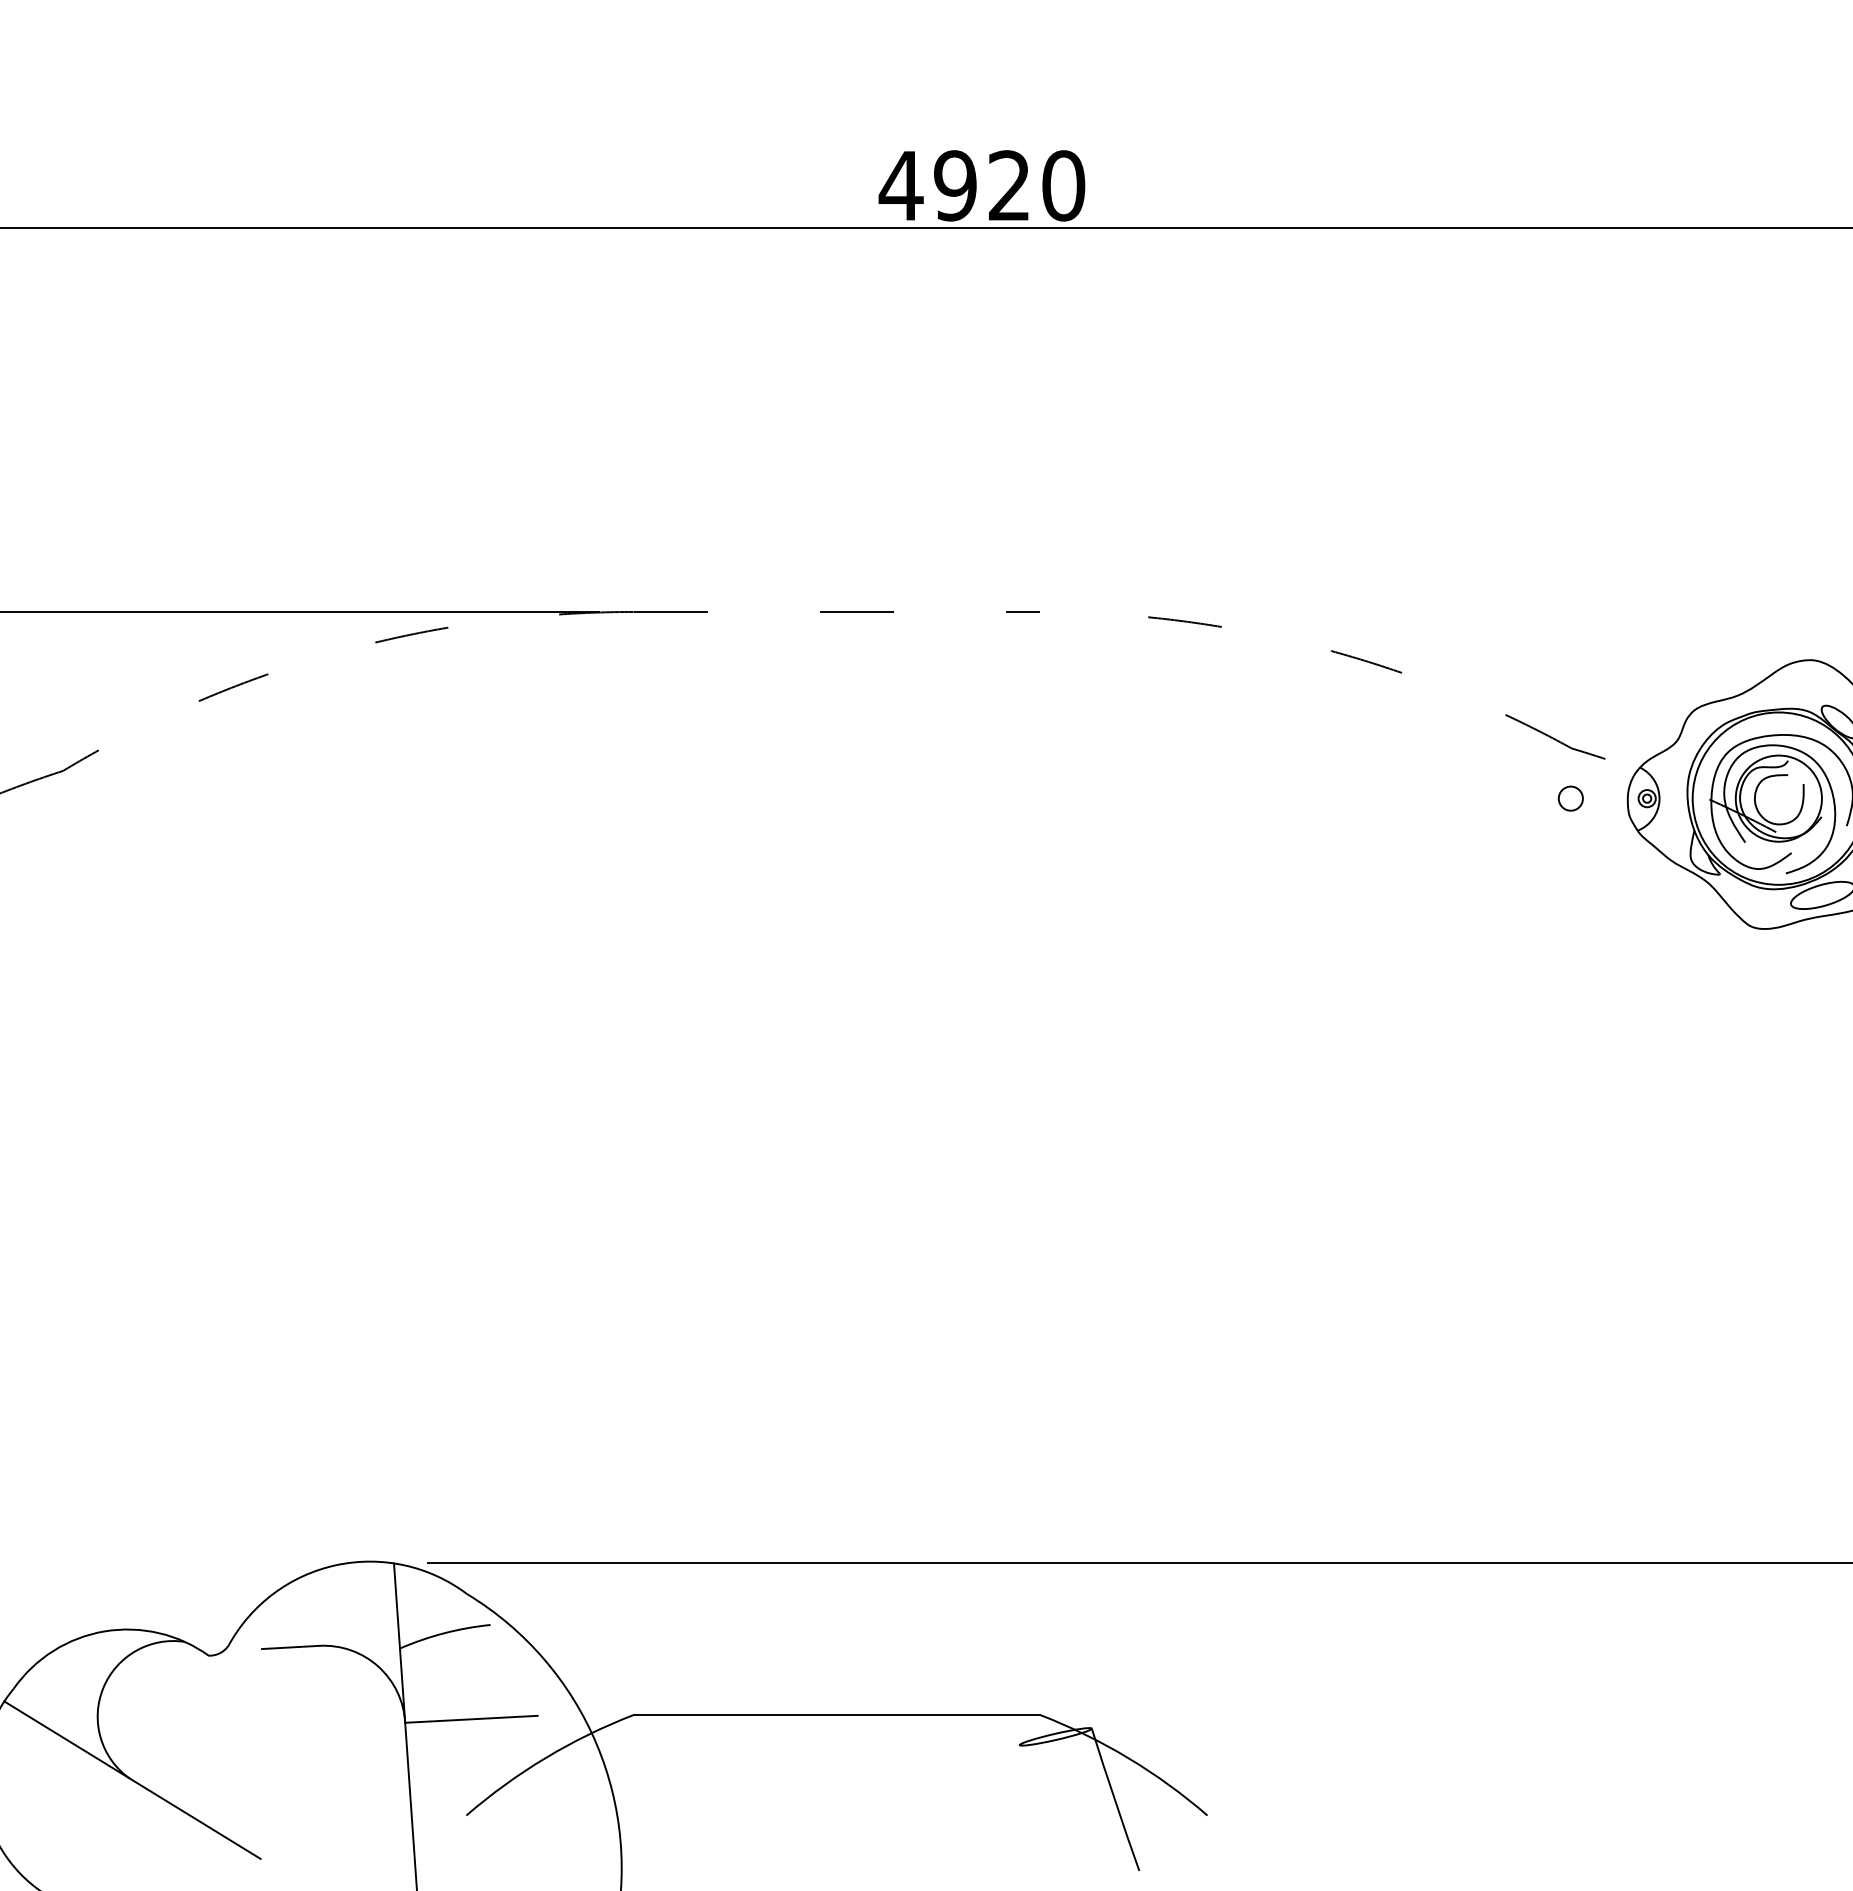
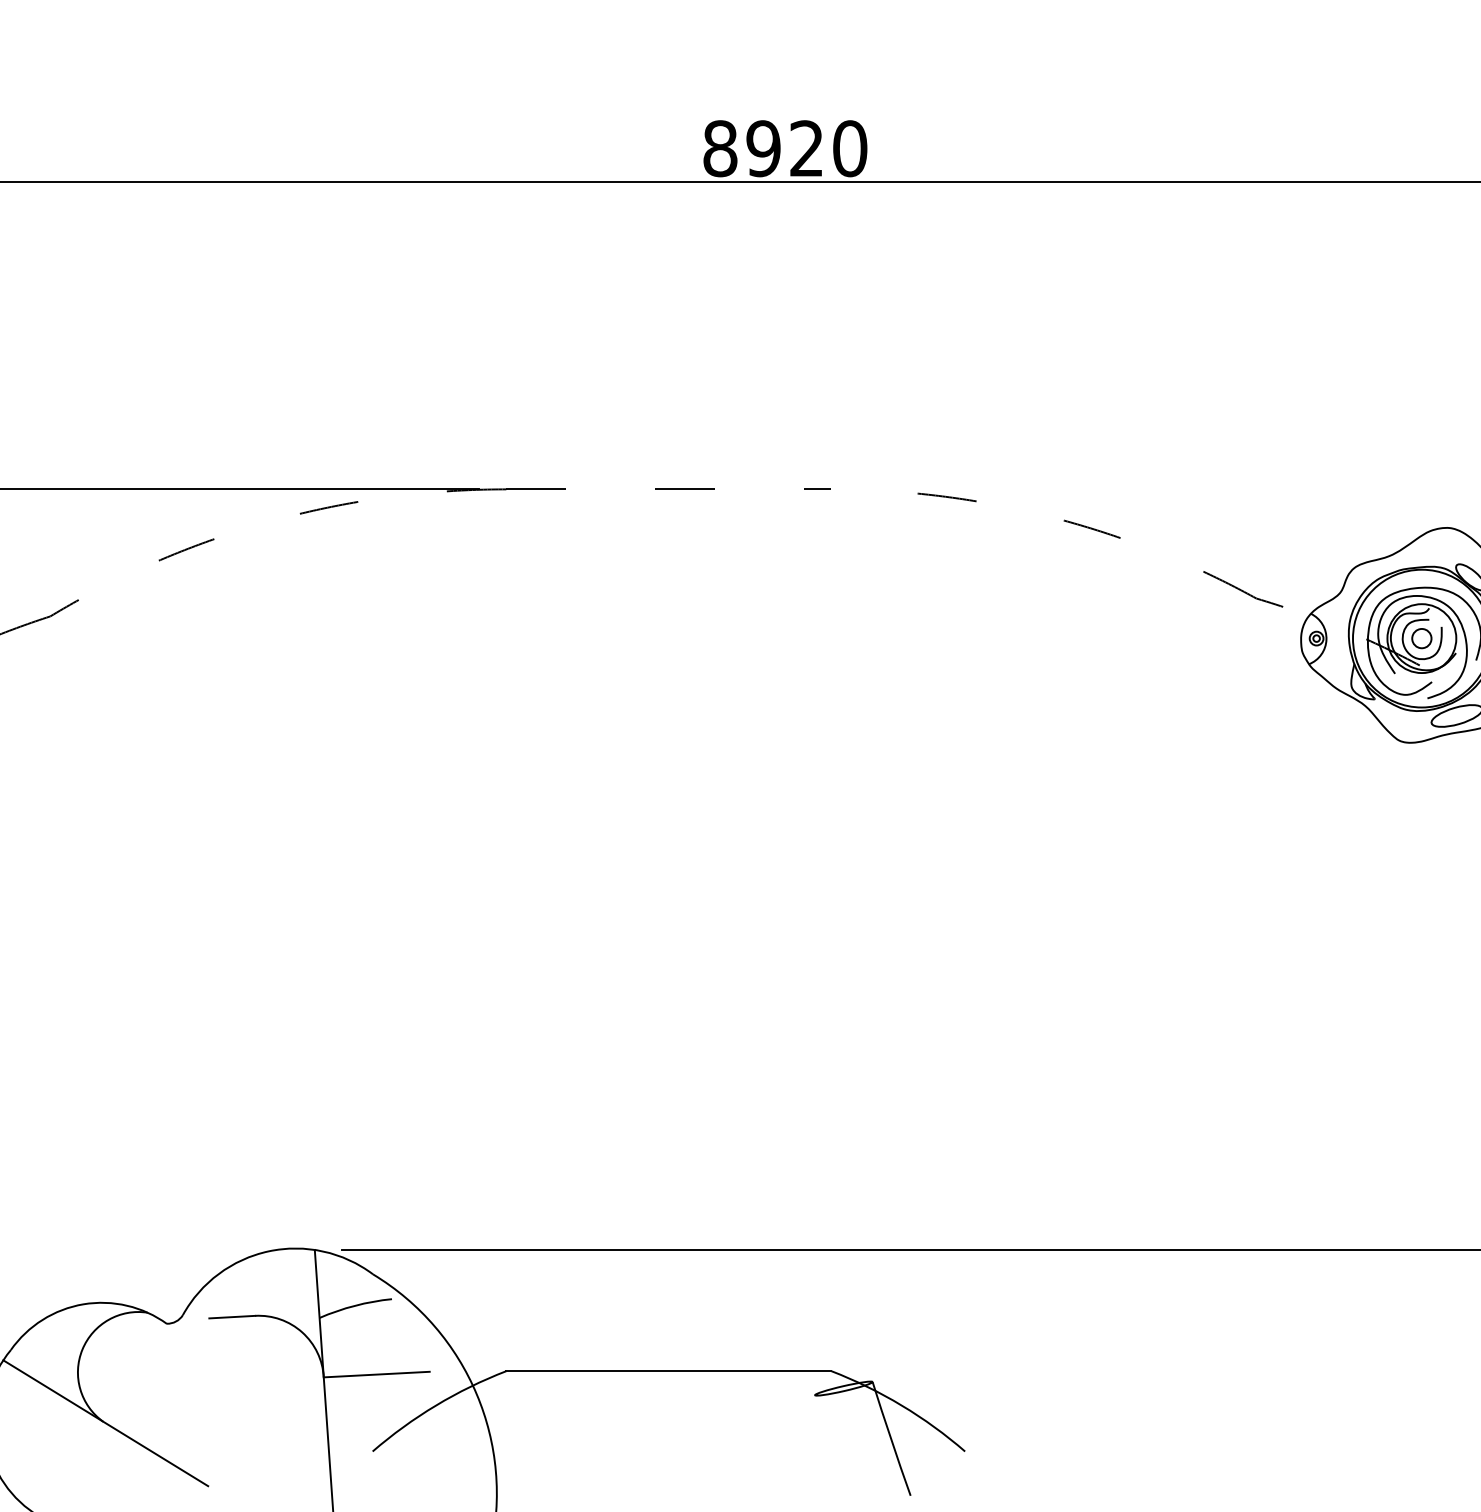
text: (900, 185) -> (719, 148), 4920 -> 8920
circle: (1570, 798) -> (1421, 638), moved

